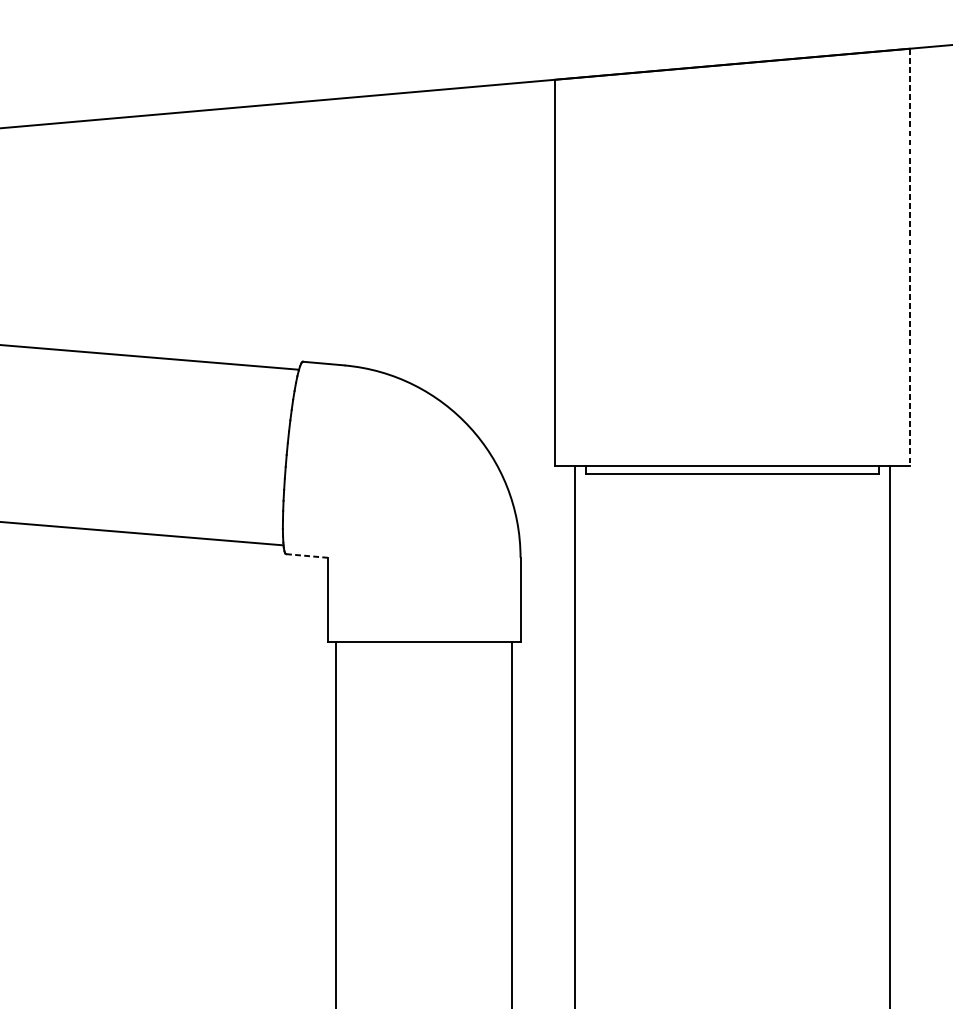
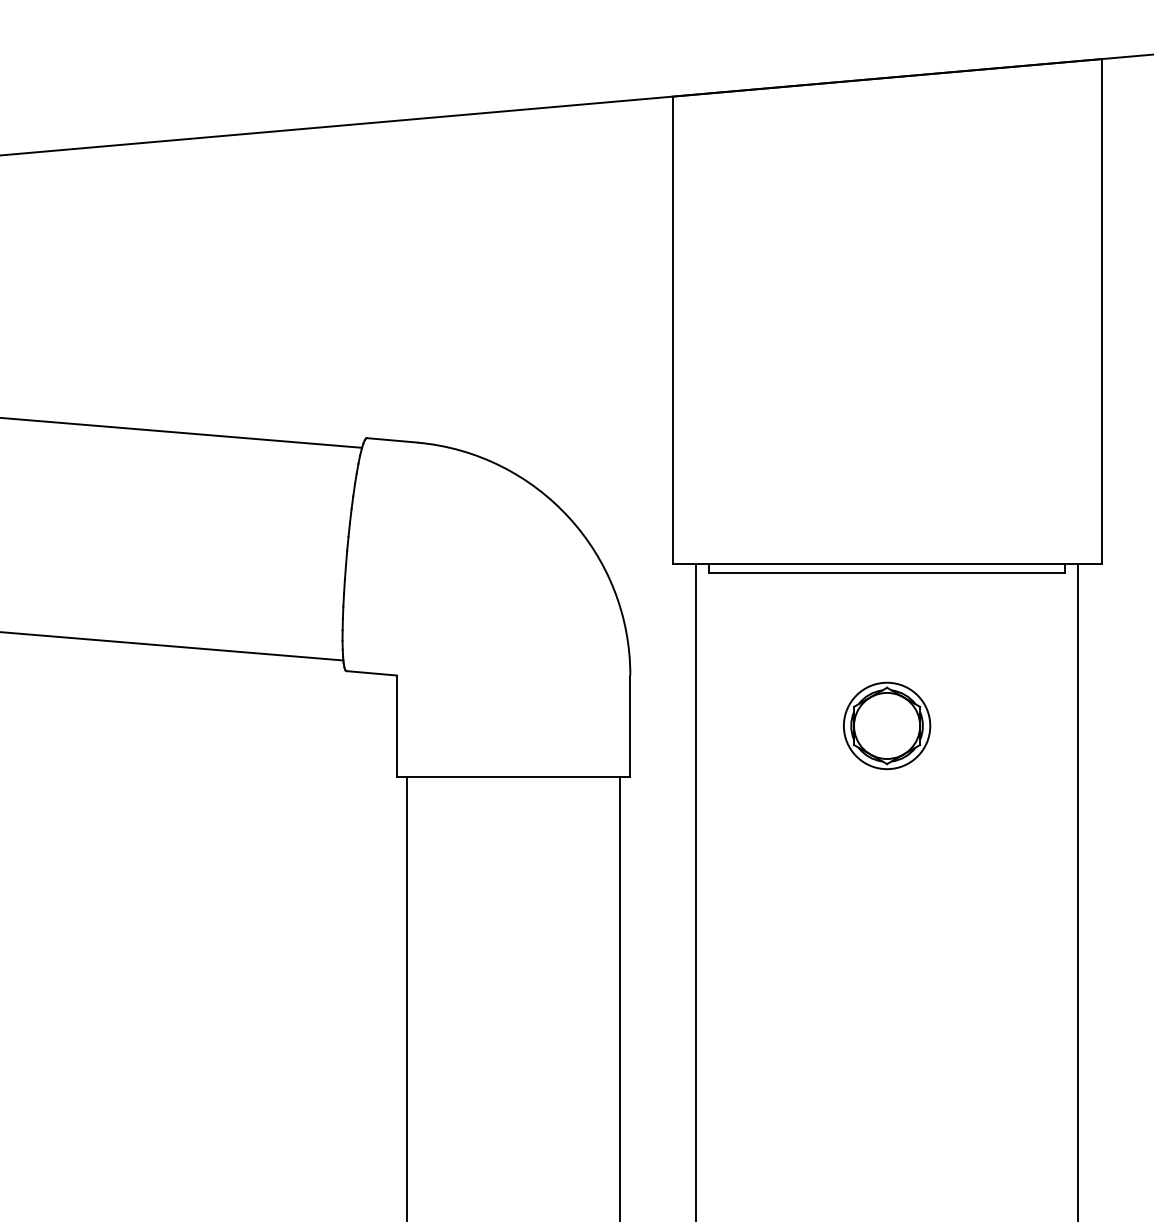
line: (909, 257) -> (1101, 311), dashed -> solid
line: (307, 556) -> (372, 673), dashed -> solid
part: (732, 599) -> (887, 725), added

